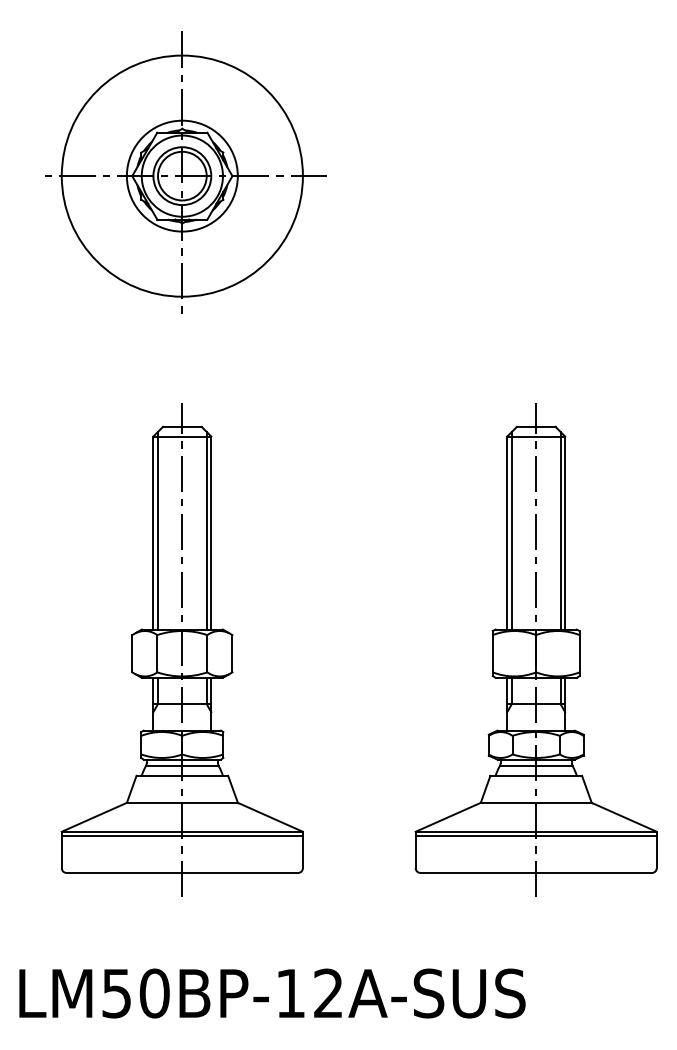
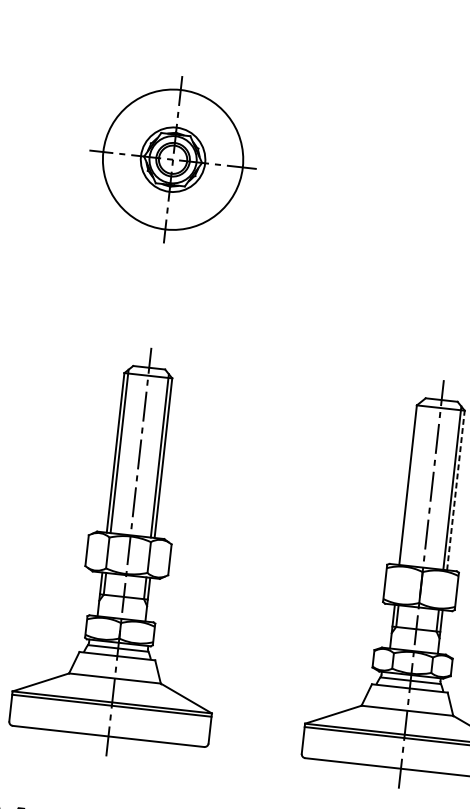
part: (185, 172) -> (175, 157), size x0.7
line: (511, 530) -> (411, 483), removed
line: (565, 533) -> (456, 490), solid -> dashed

